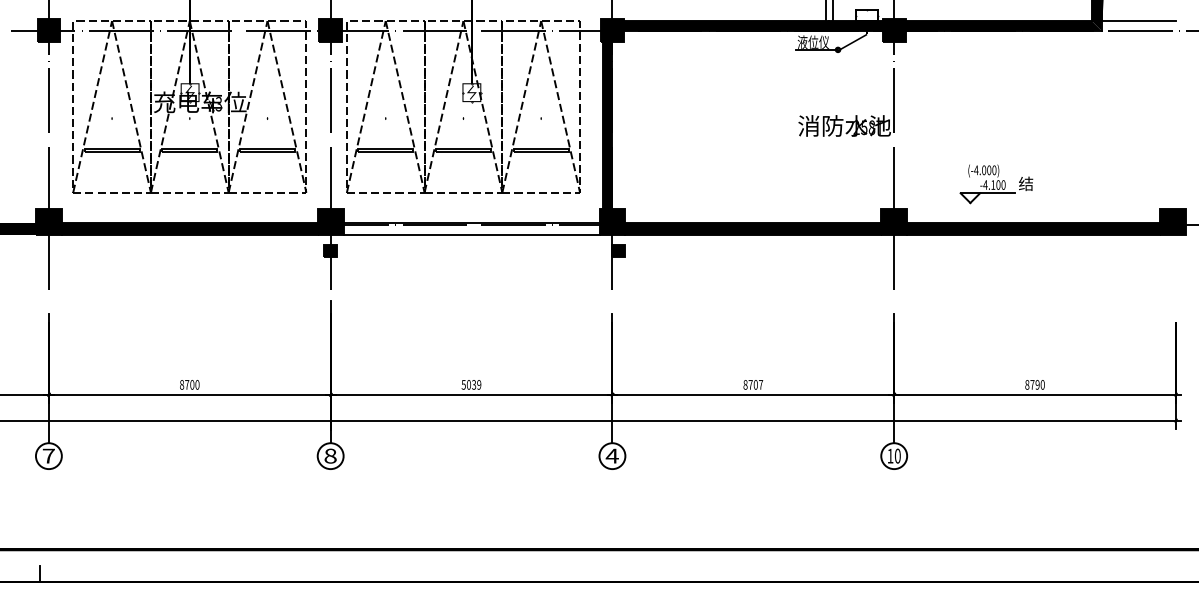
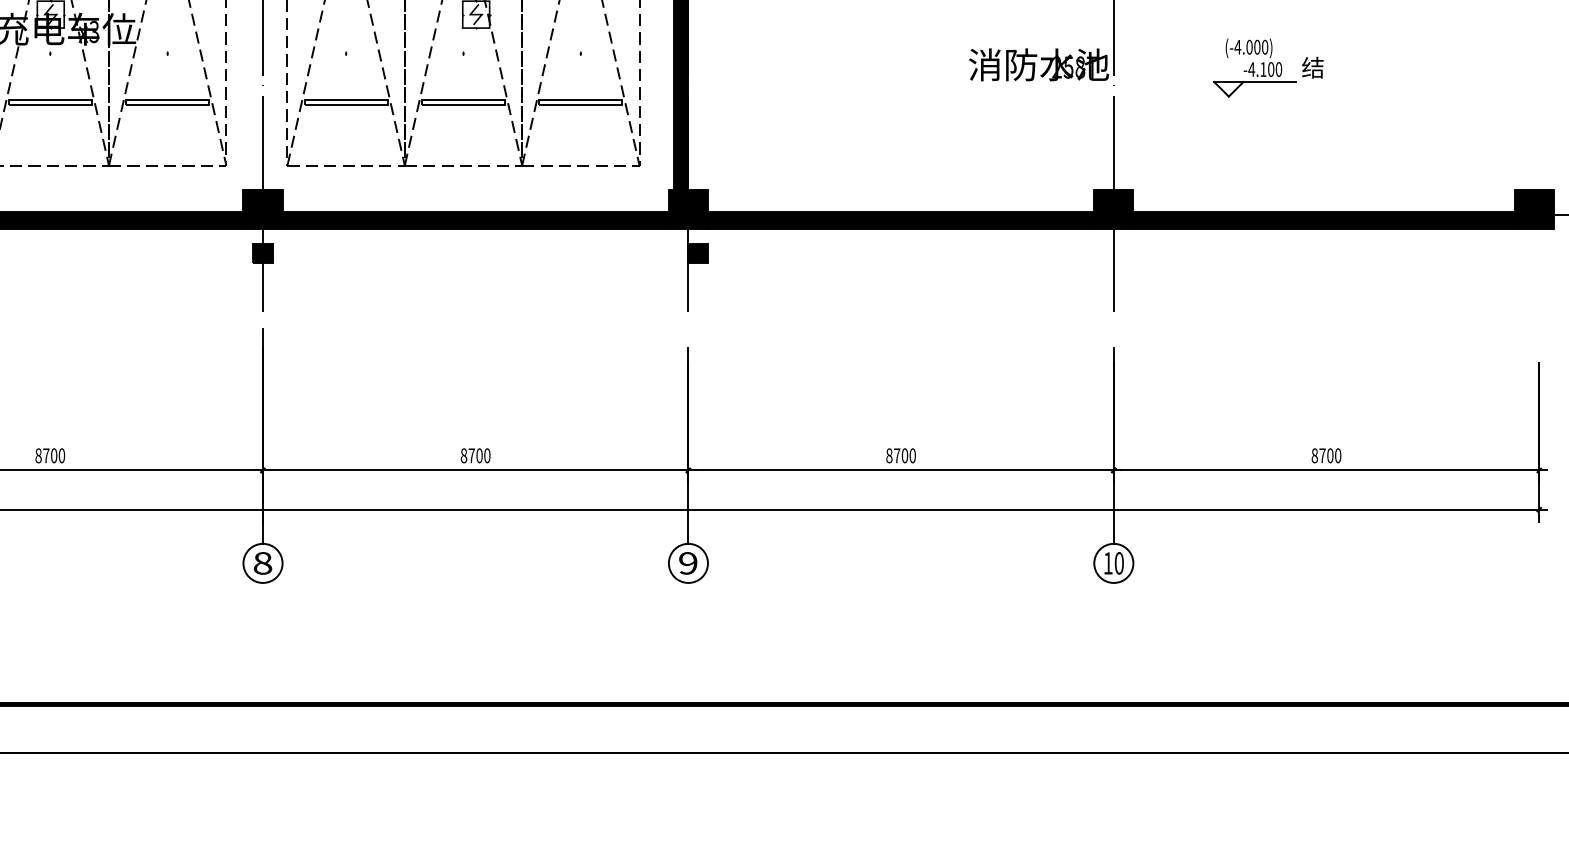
part: (996, 184) -> (1268, 68), moved
fill: (471, 228) -> (475, 219), added
text: (471, 384) -> (475, 455), 5039 -> 8700
text: (761, 384) -> (913, 455), 8707 -> 8700
text: (1037, 384) -> (1330, 455), 8790 -> 8700
text: (611, 455) -> (686, 562), 4 -> 9

